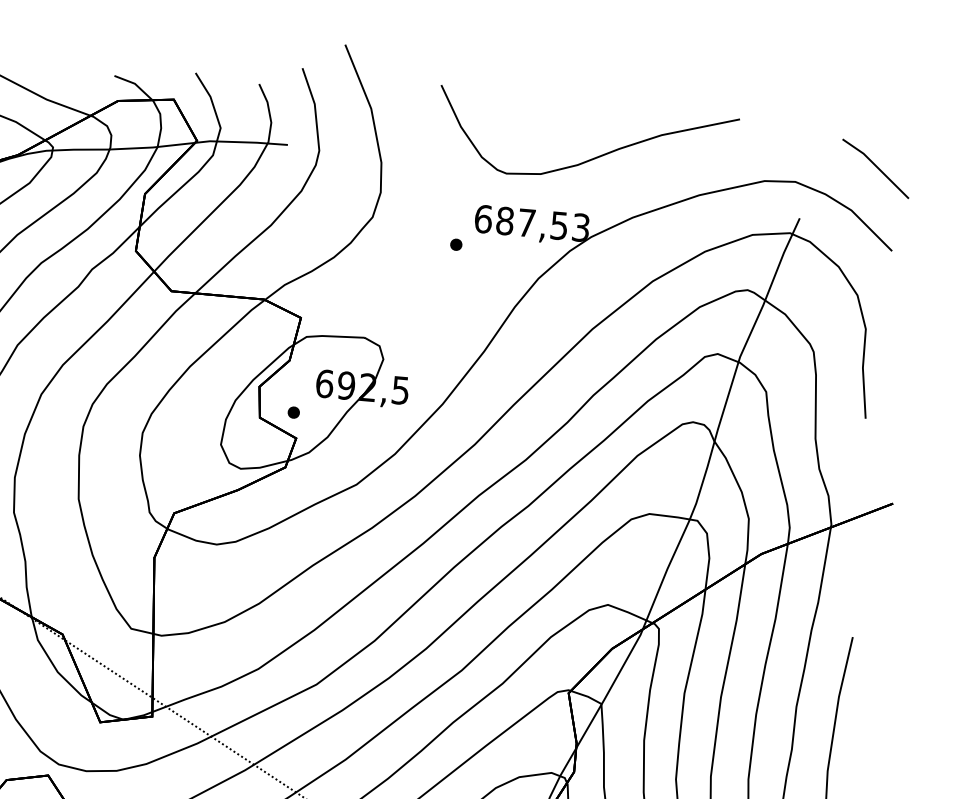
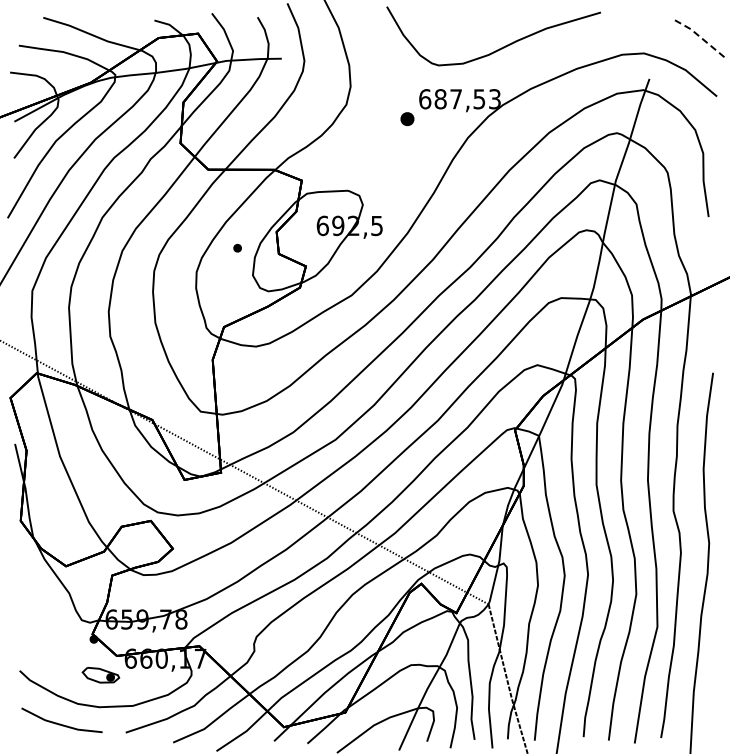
line: (876, 166) -> (700, 37), solid -> dashed
part: (456, 243) -> (407, 118), size x1.6
part: (293, 412) -> (237, 248), moved

